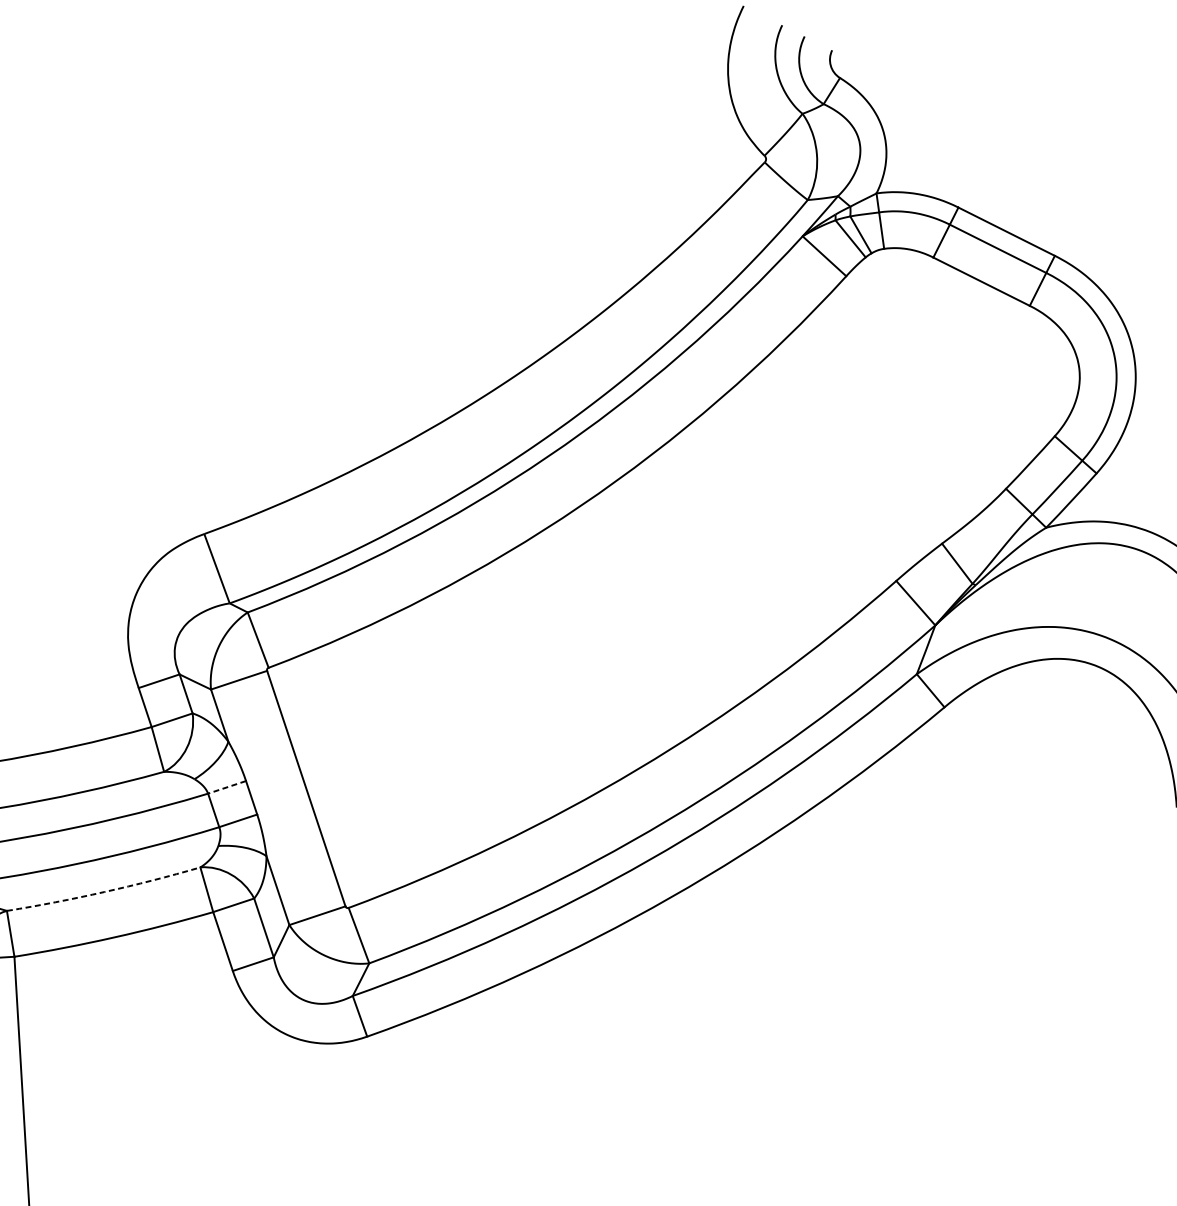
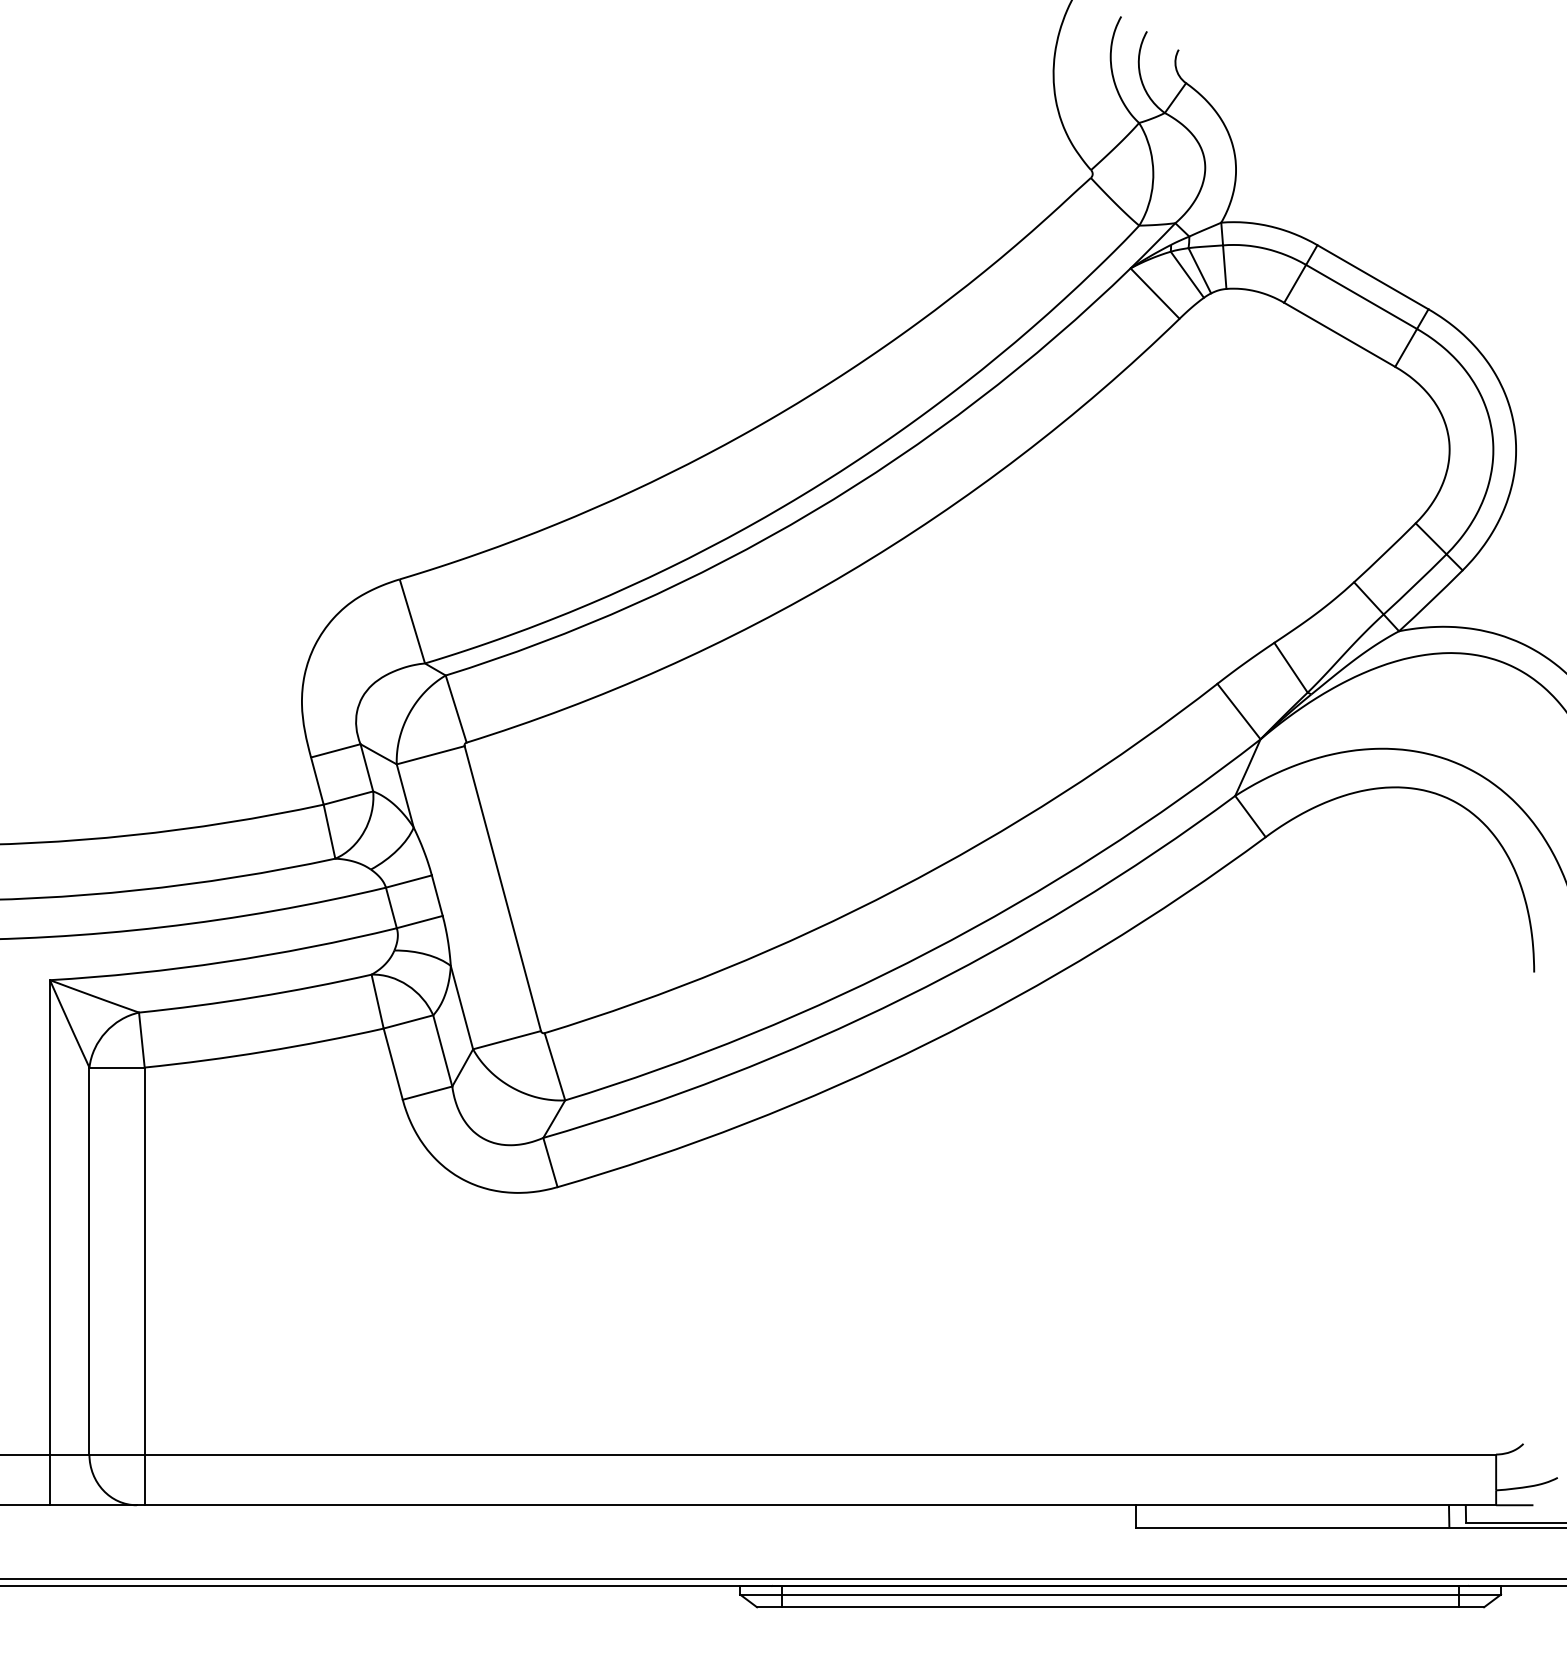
line: (226, 787) -> (408, 881), dashed -> solid
arc: (104, 892) -> (255, 997), dashed -> solid

